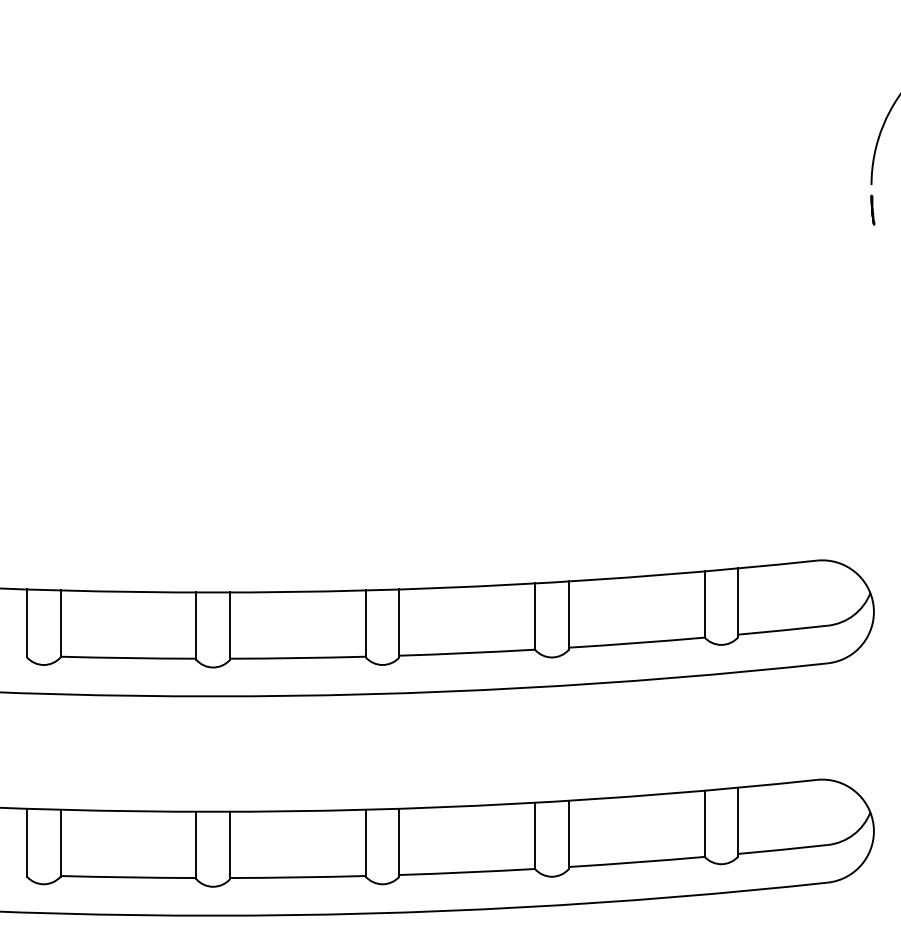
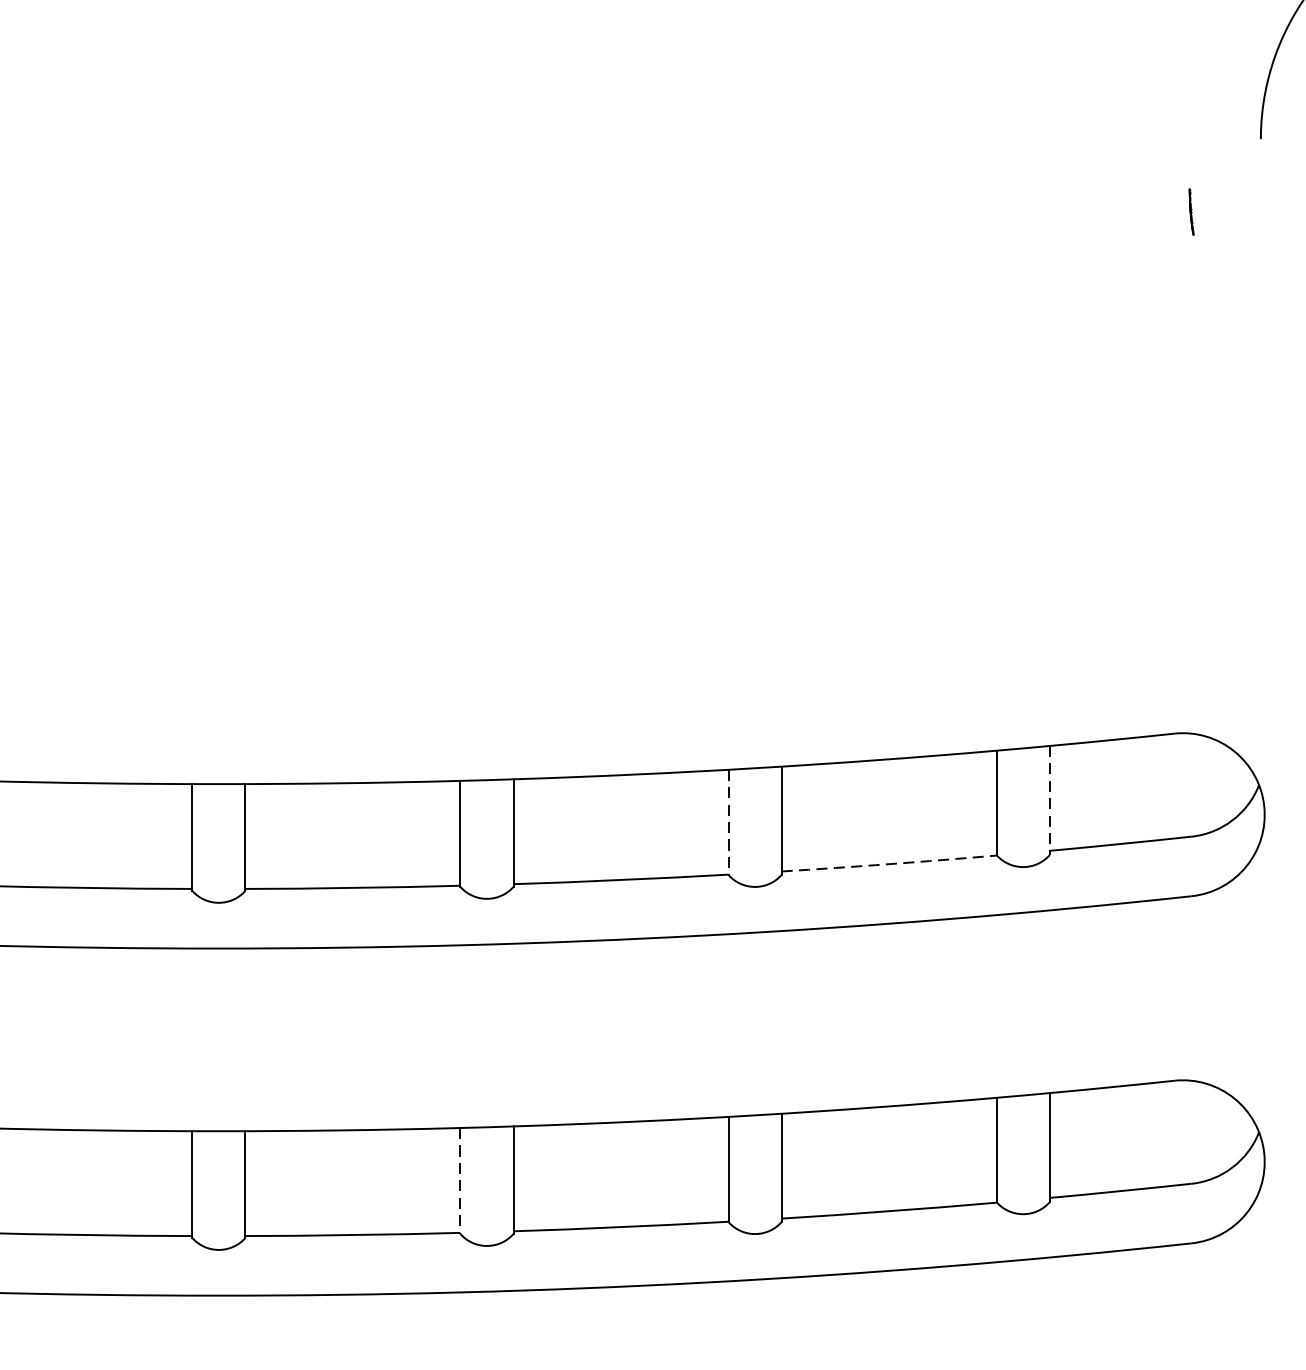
line: (872, 209) -> (1191, 211), moved
line: (738, 603) -> (1050, 801), solid -> dashed
line: (535, 617) -> (728, 823), solid -> dashed
arc: (636, 643) -> (888, 864), solid -> dashed
line: (365, 843) -> (459, 1181), solid -> dashed

